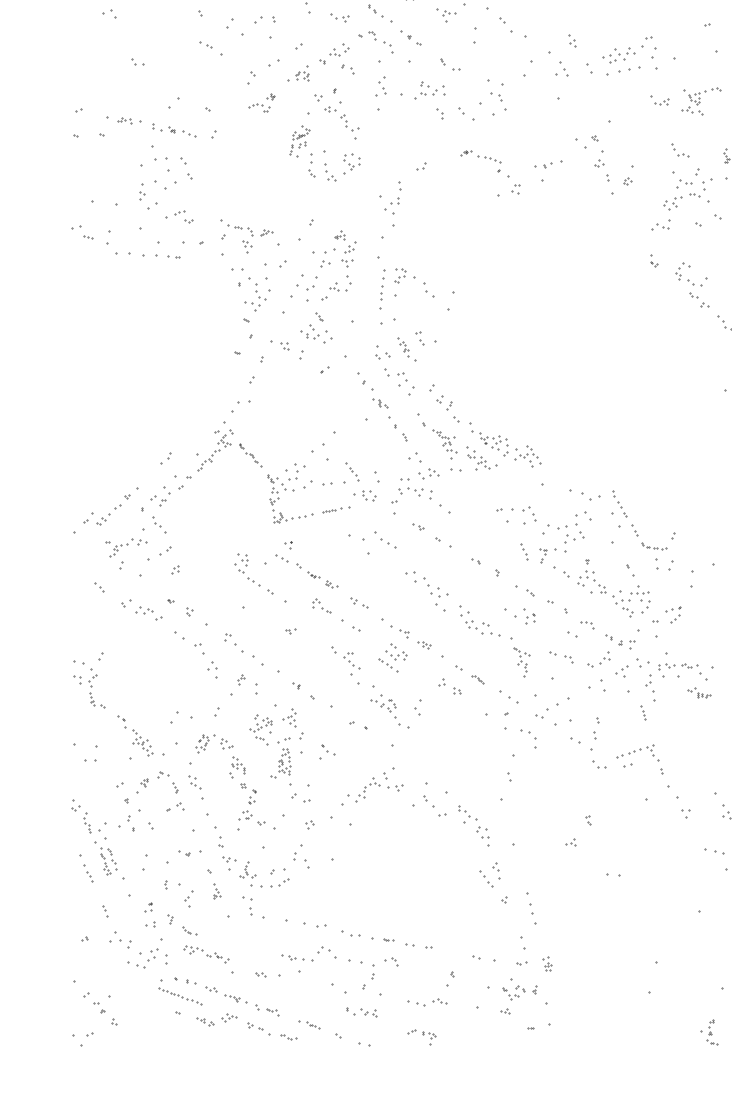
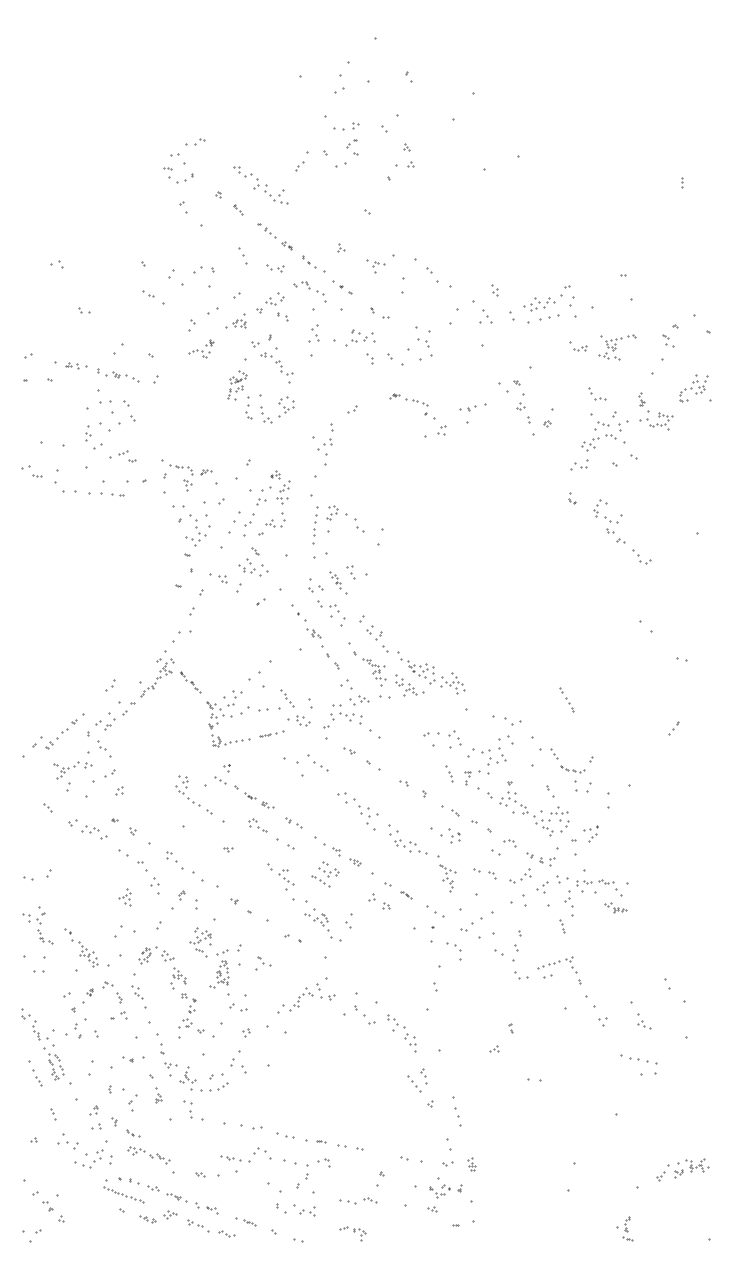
part: (618, 503) -> (566, 699), moved
part: (88, 688) -> (37, 925), moved
part: (289, 718) -> (124, 897), moved
part: (361, 1011) -> (295, 1209), size x1.4

